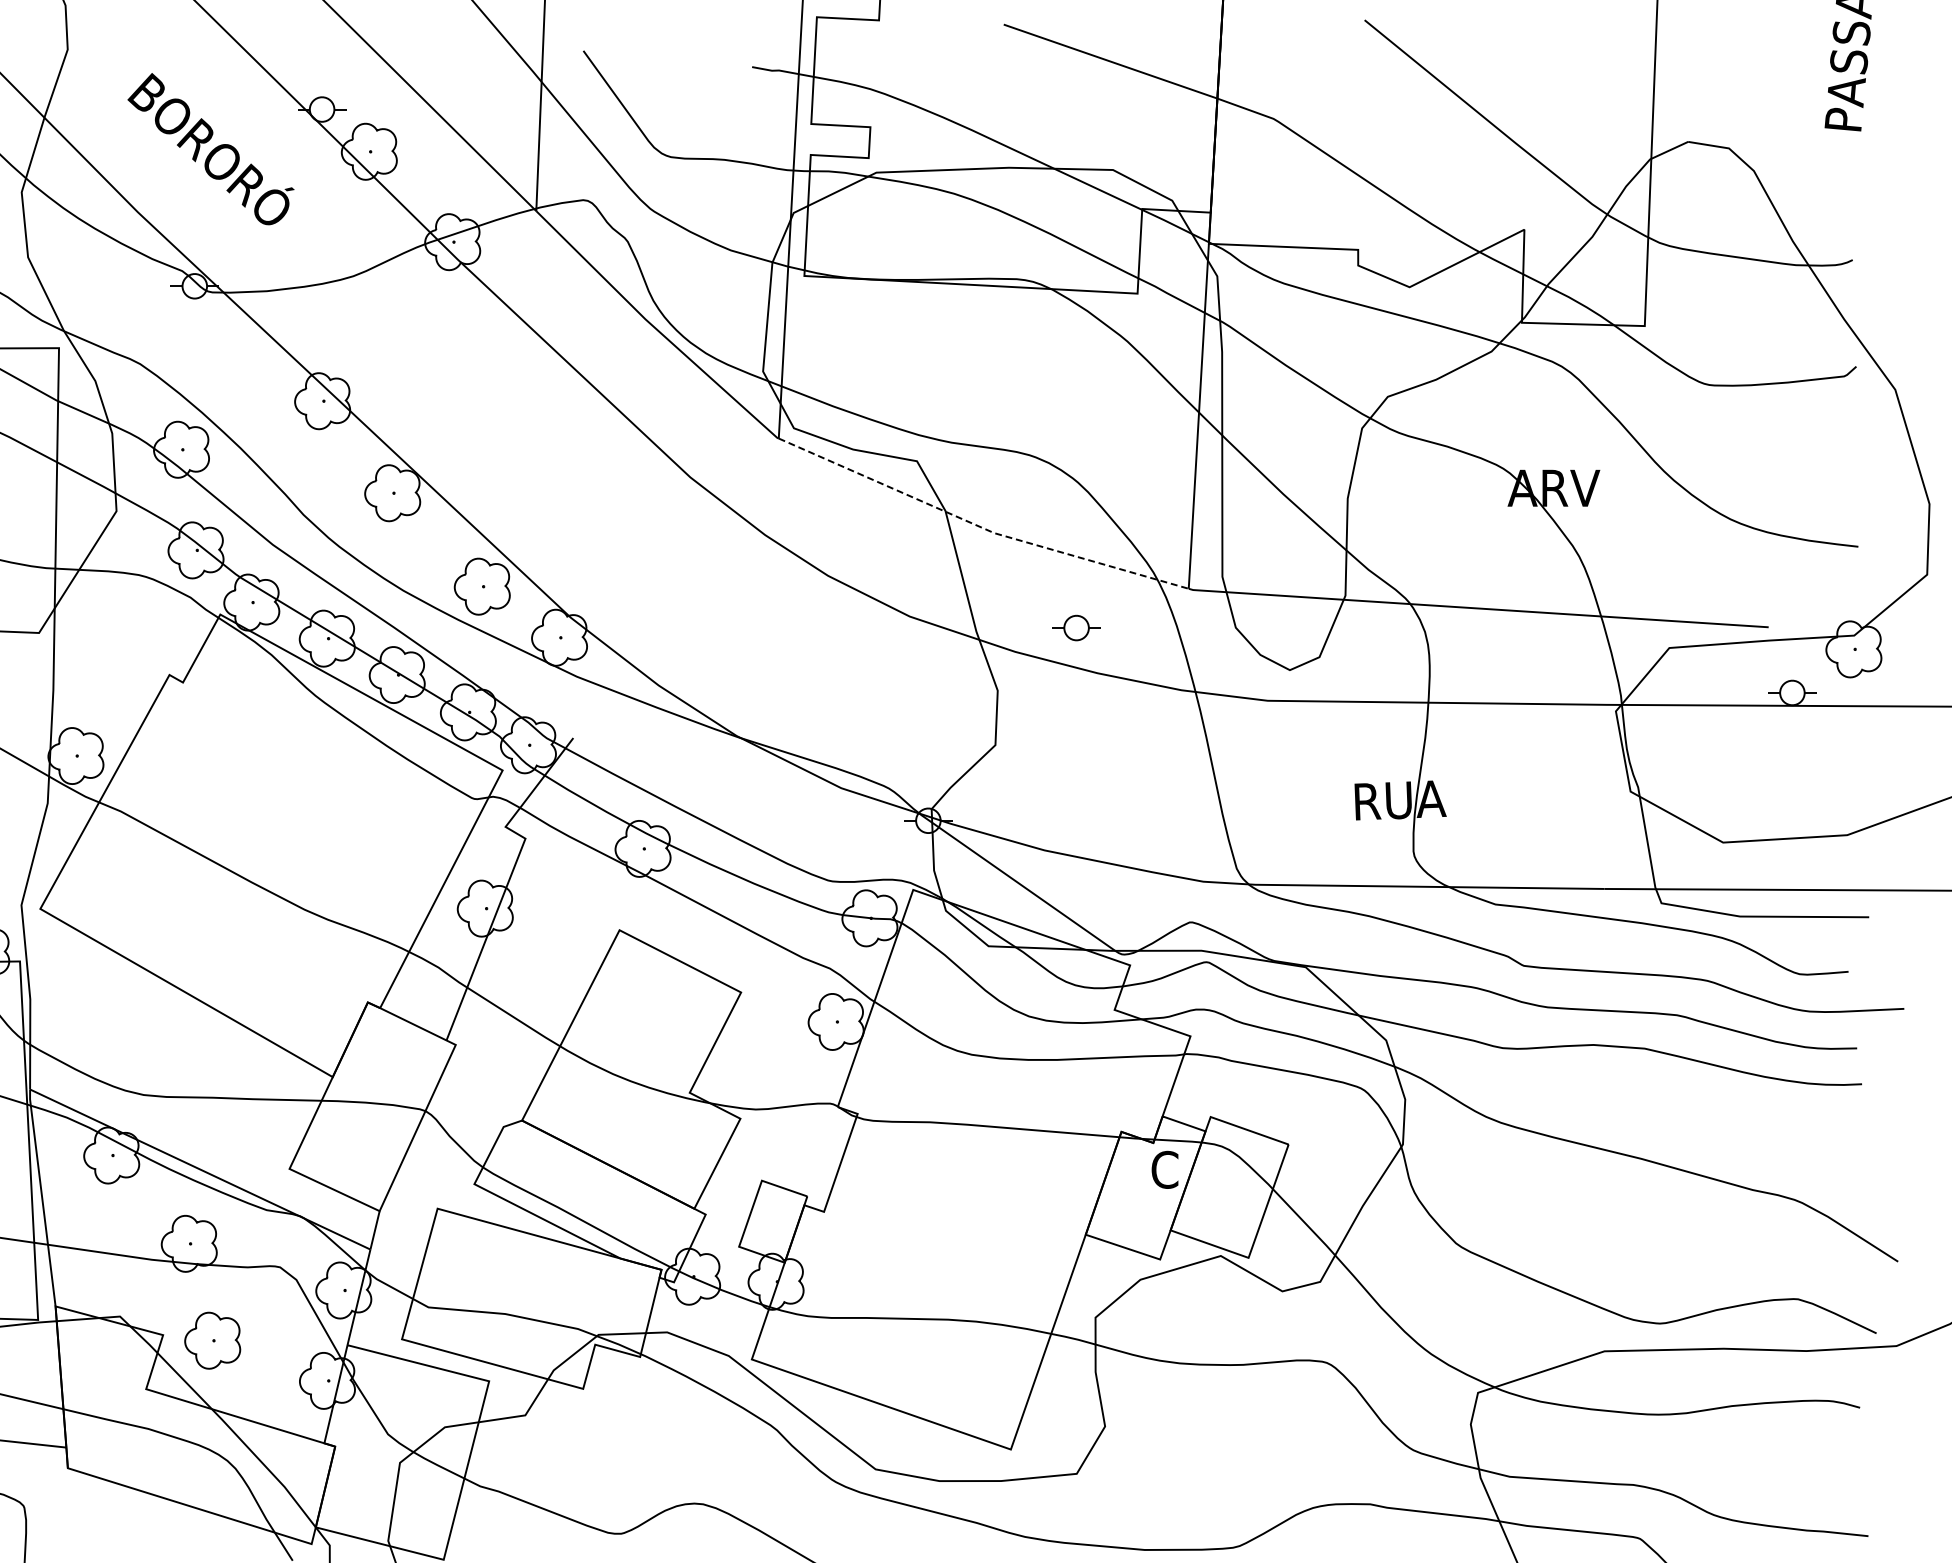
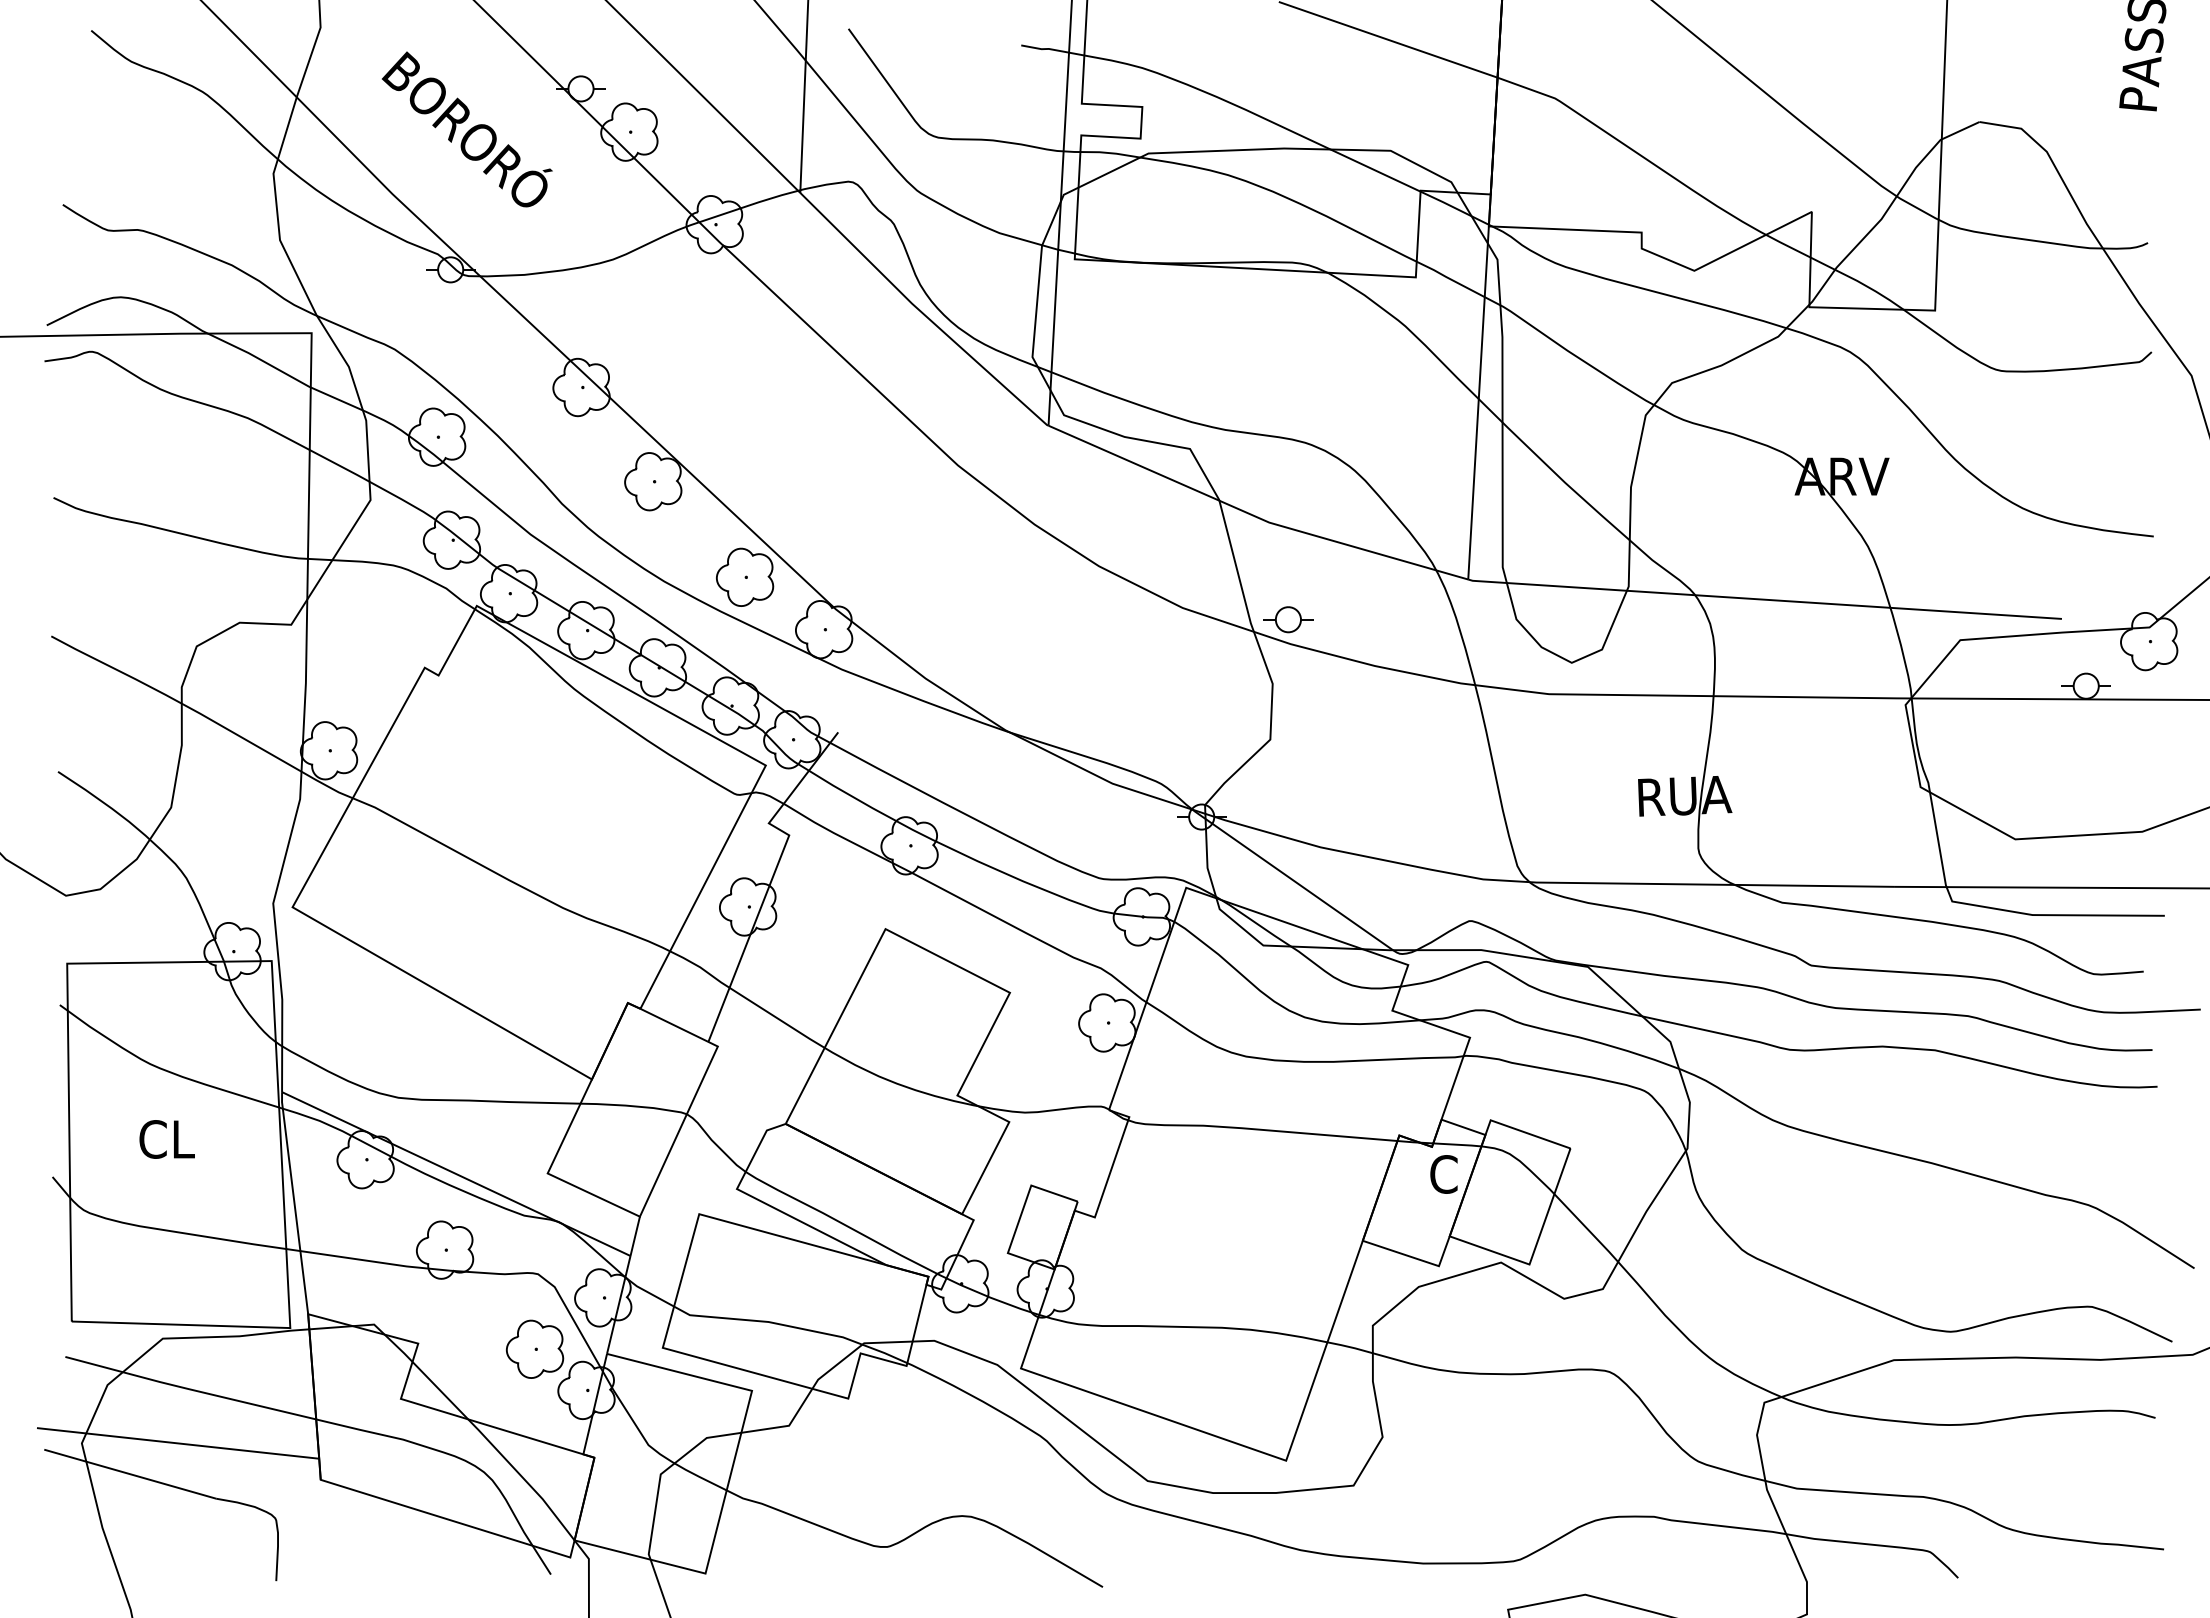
line: (978, 526) -> (1253, 515), dashed -> solid
part: (1076, 627) -> (1288, 619), moved
part: (213, 1339) -> (535, 1348), moved

